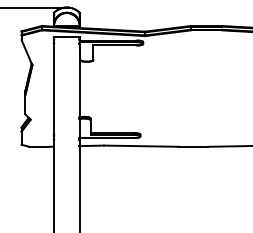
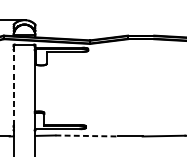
line: (53, 88) -> (13, 87), solid -> dashed
line: (141, 146) -> (86, 136), solid -> dashed

